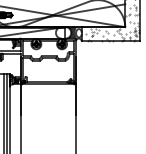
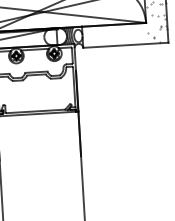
hatch: (111, 34) -> (126, 34), removed

